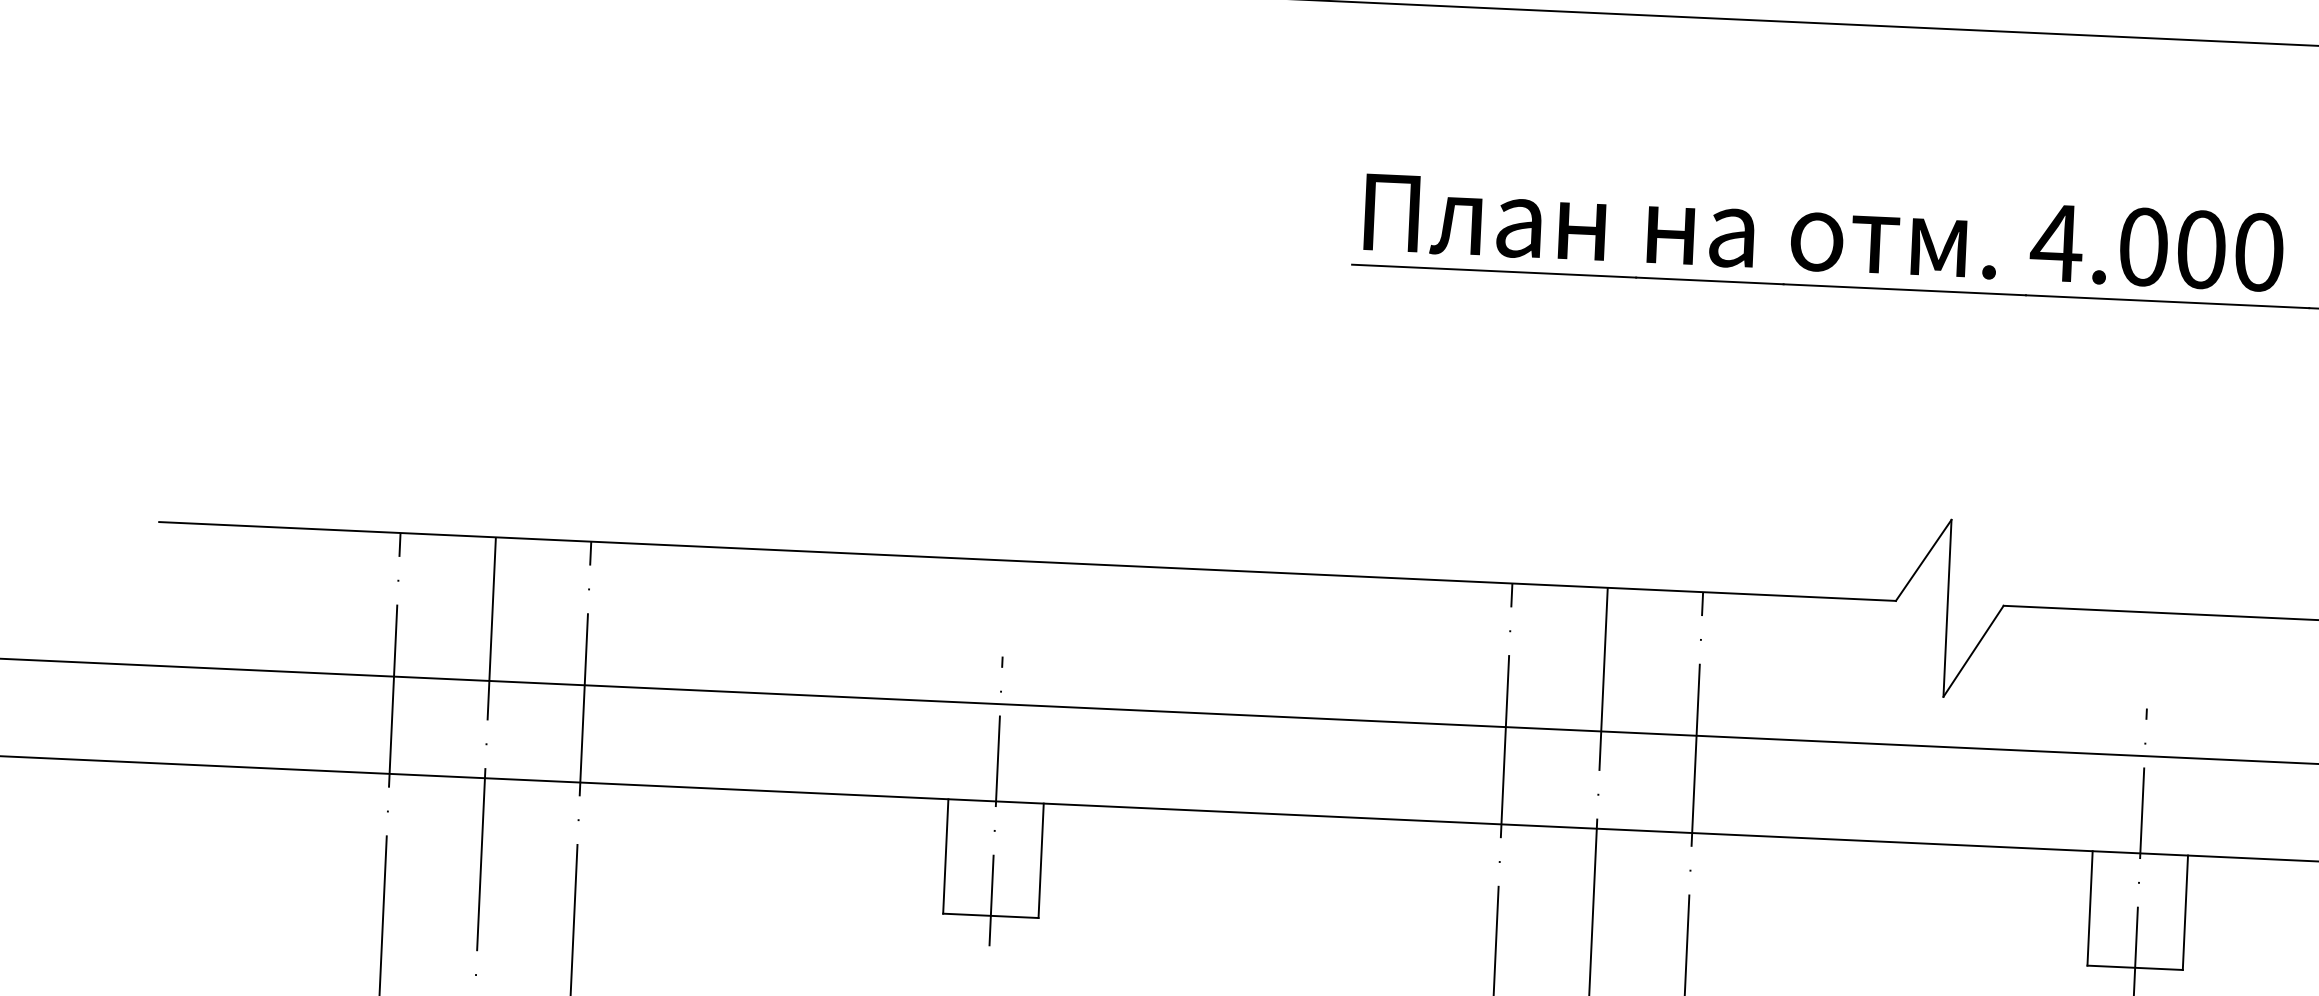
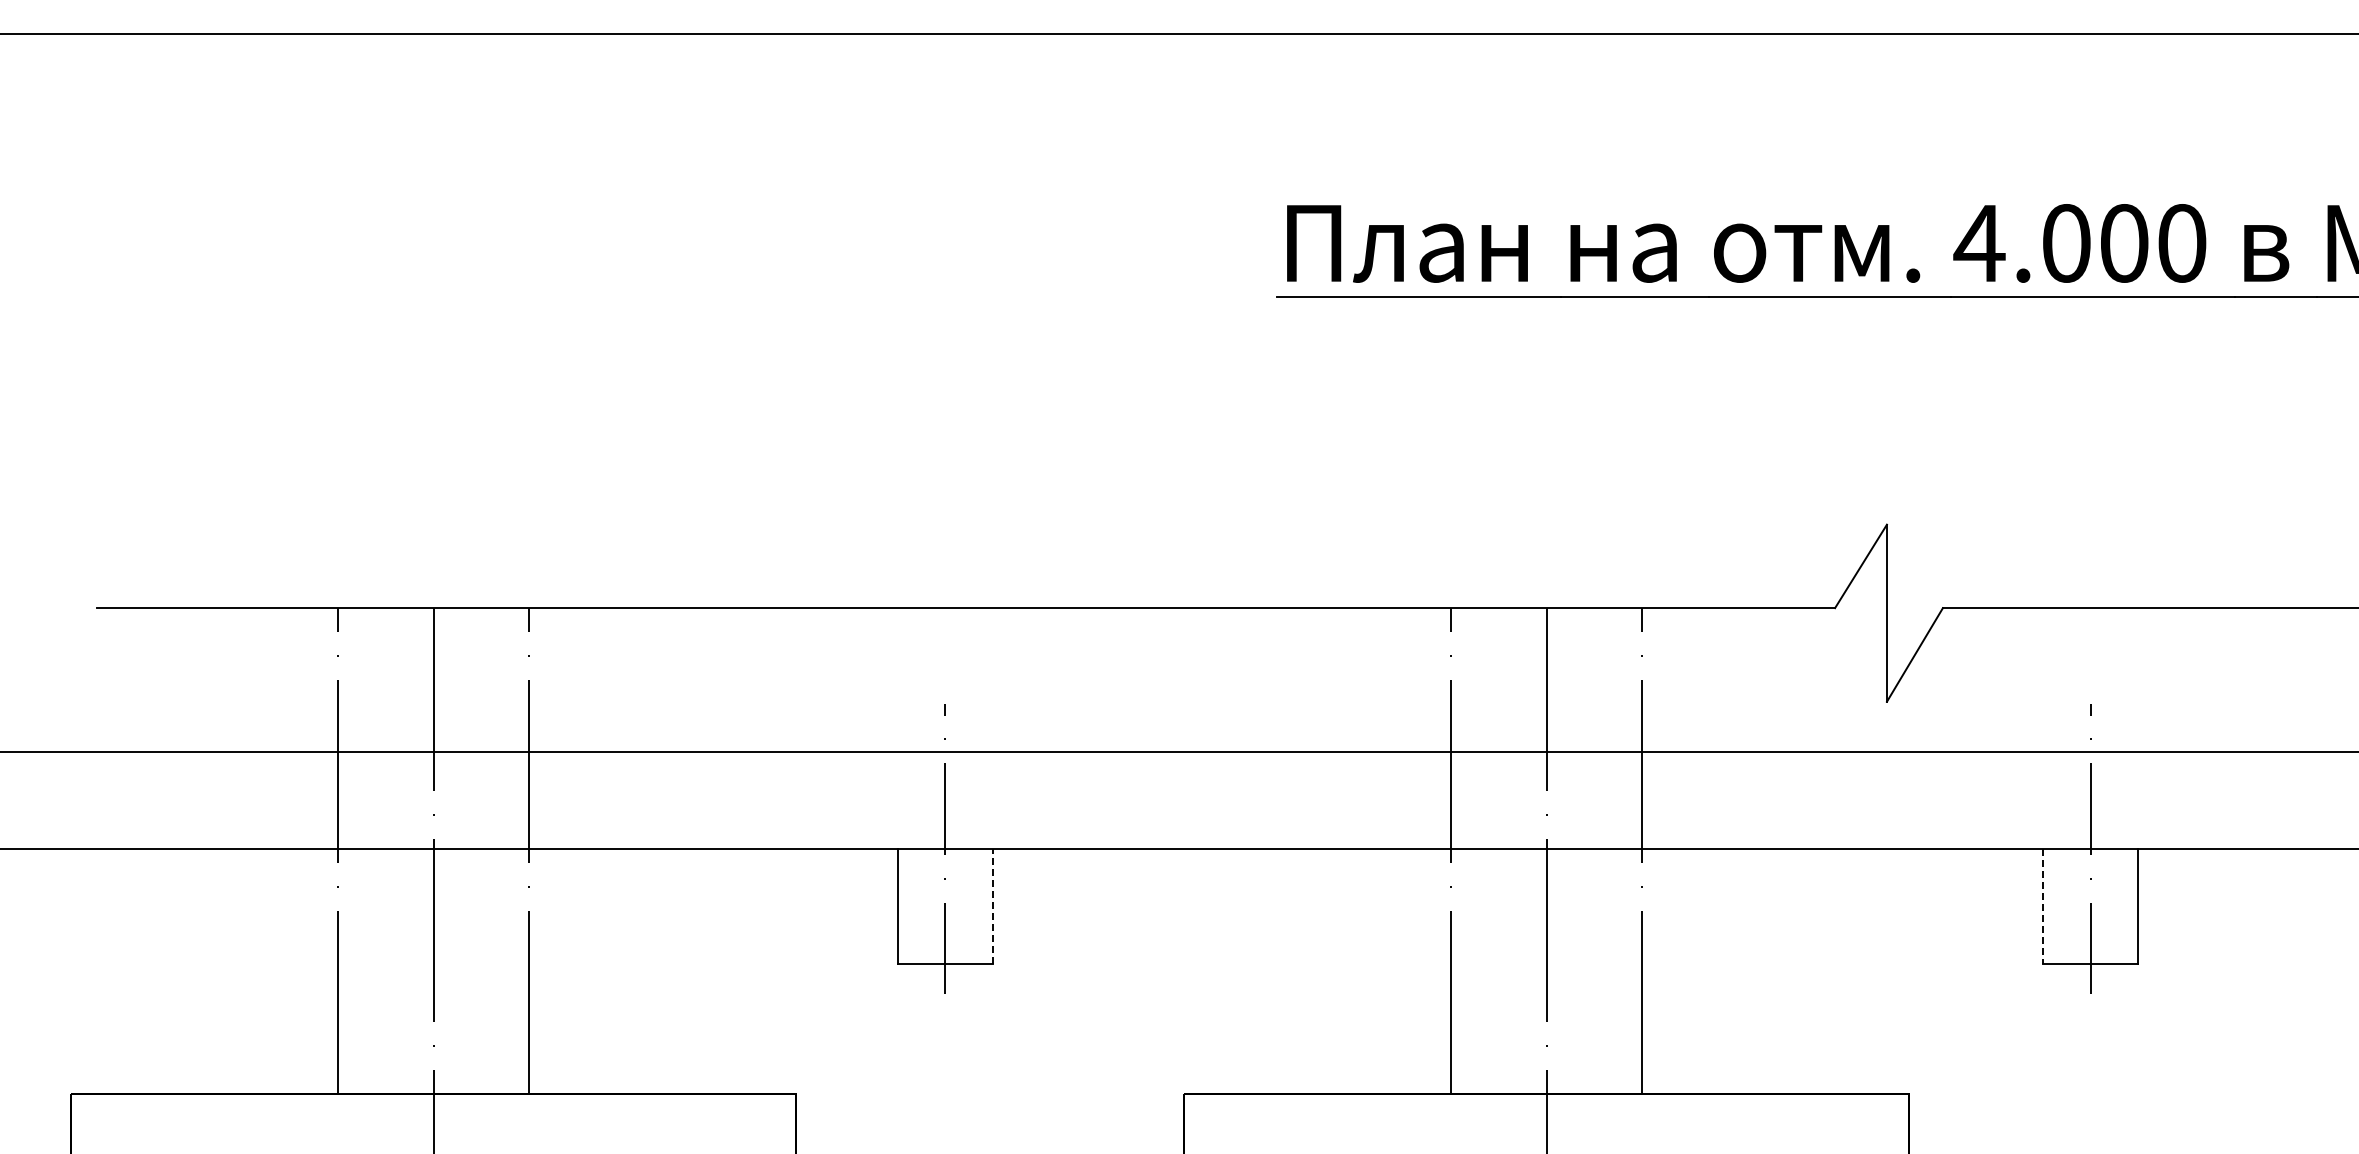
line: (1040, 860) -> (992, 906), solid -> dashed
line: (2089, 909) -> (2042, 907), solid -> dashed

